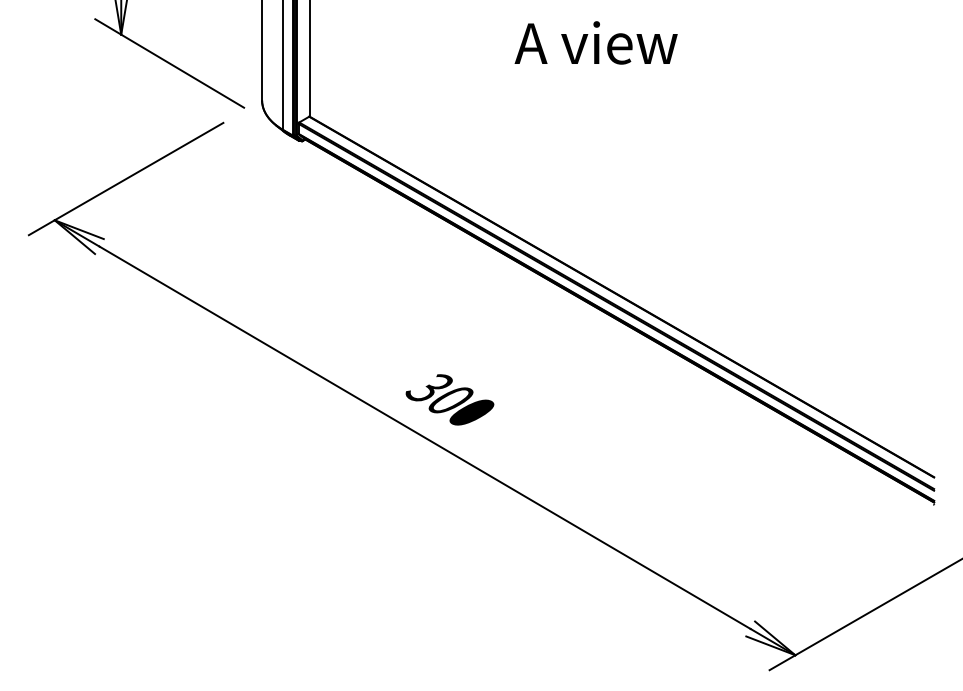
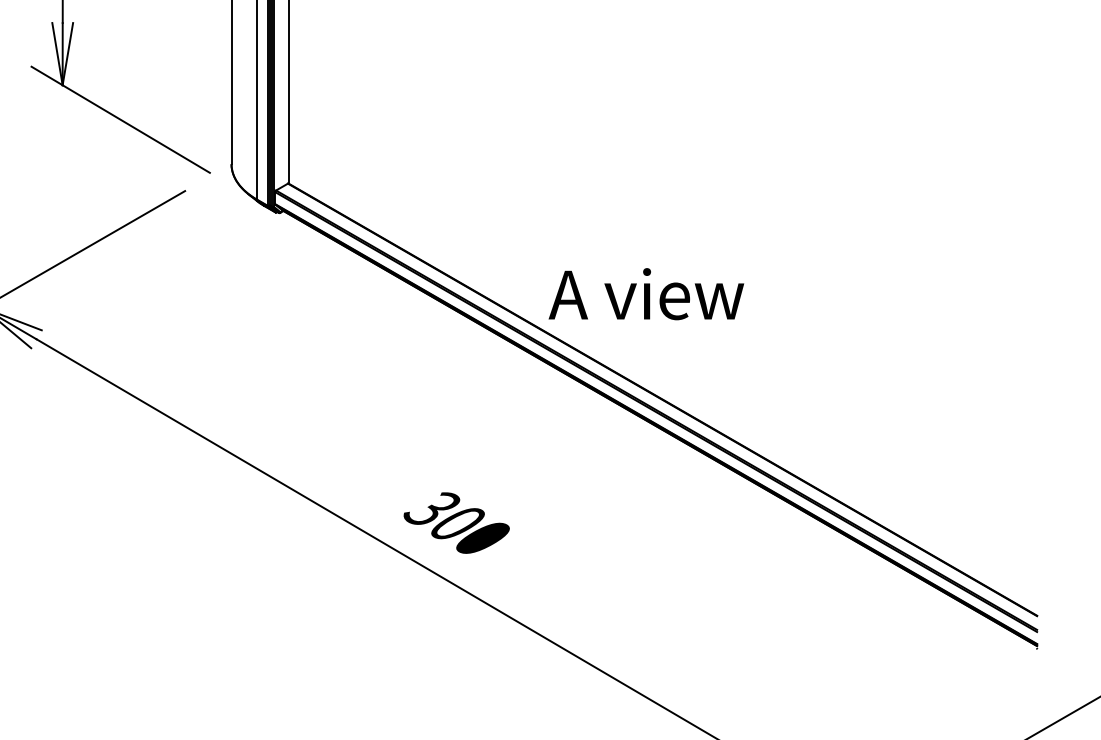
text: (595, 42) -> (645, 293), moved

